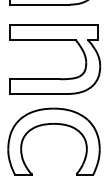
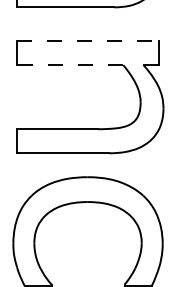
line: (54, 25) -> (88, 41), solid -> dashed
line: (42, 40) -> (69, 65), solid -> dashed

